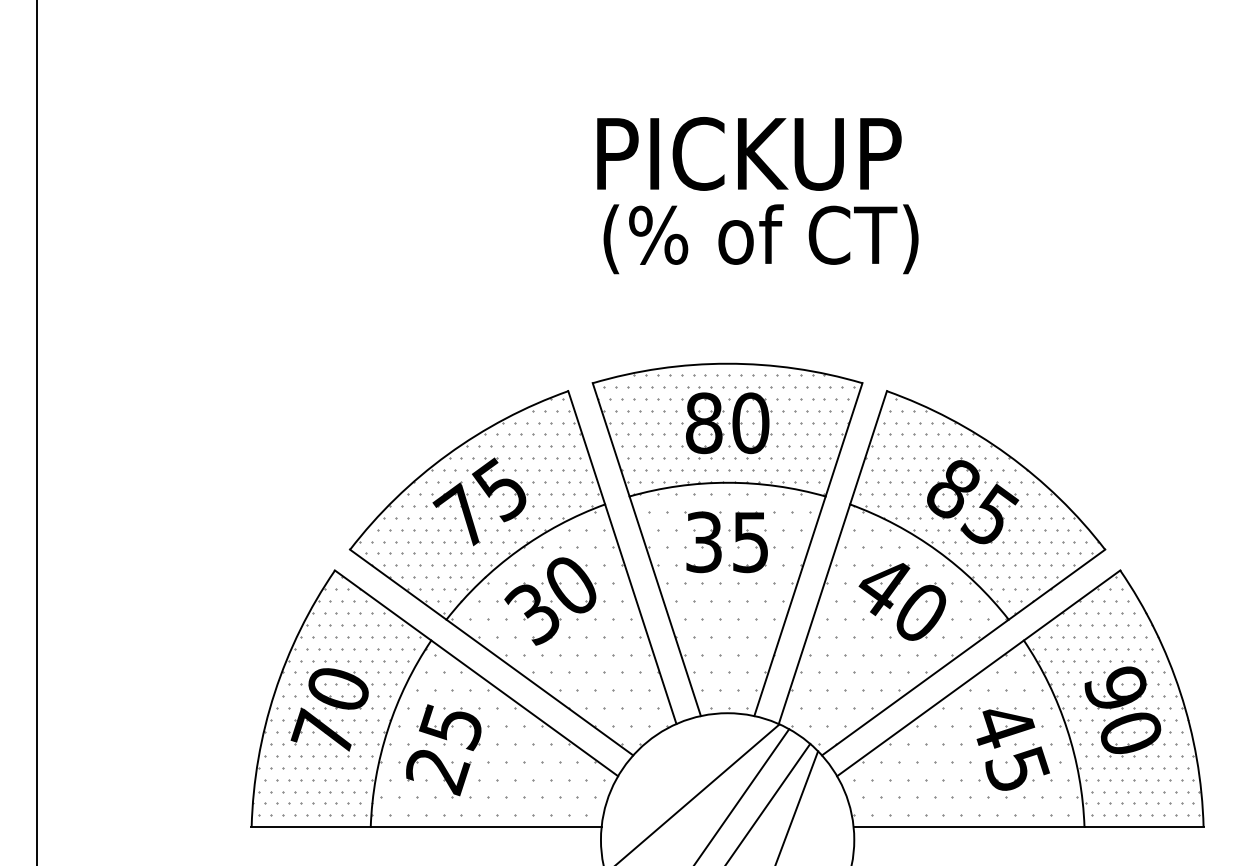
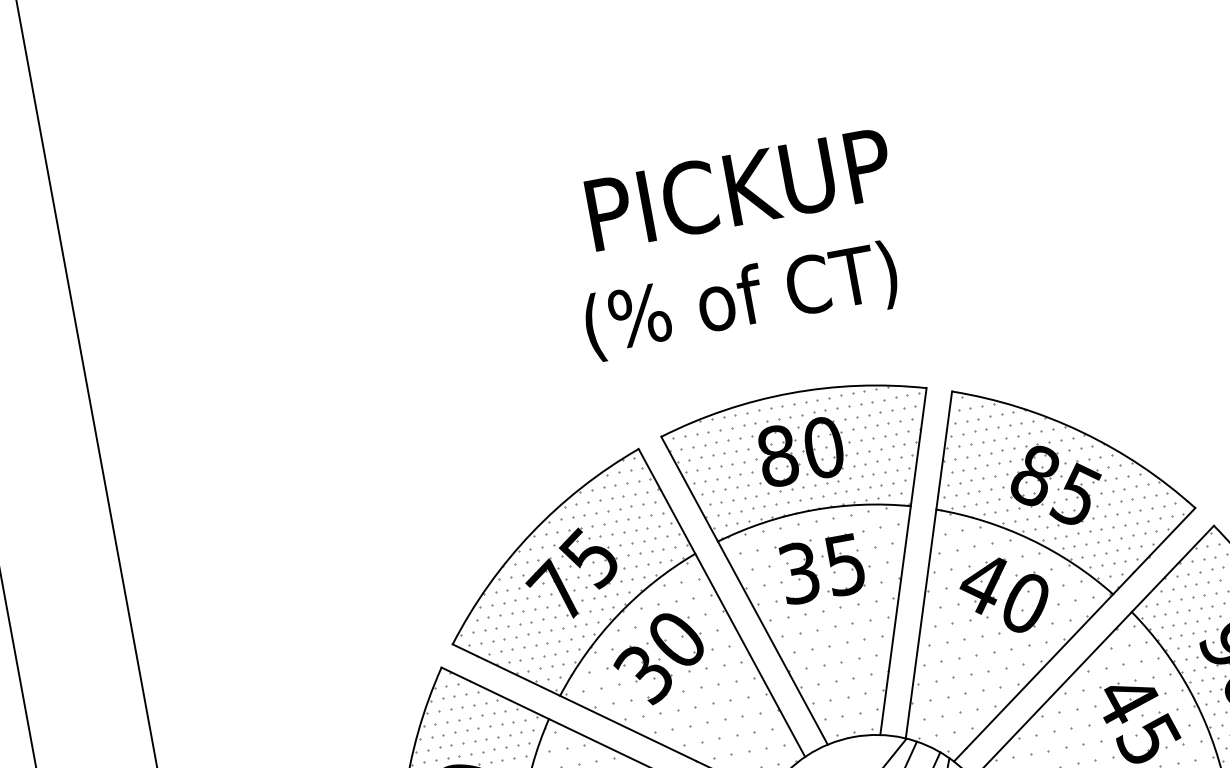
text: (749, 153) -> (739, 188), moved
text: (760, 239) -> (740, 301), moved

